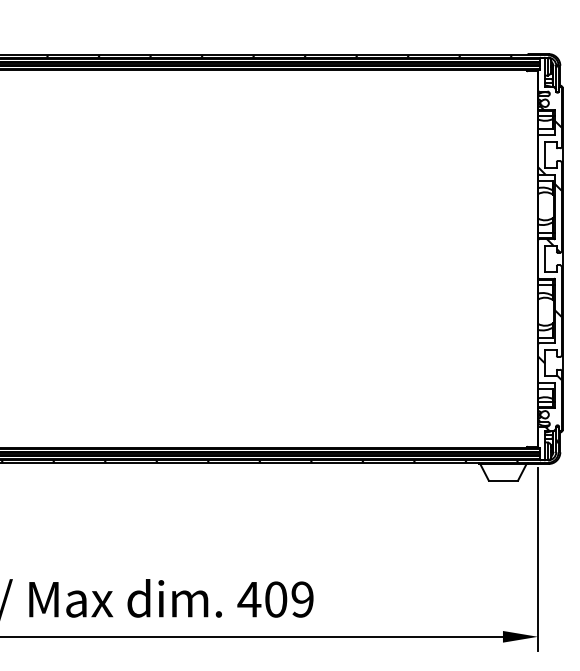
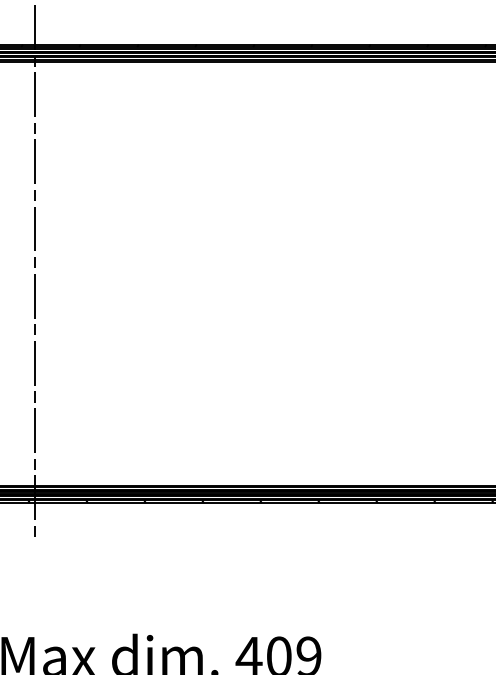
line: (59, 258) -> (35, 273), added

